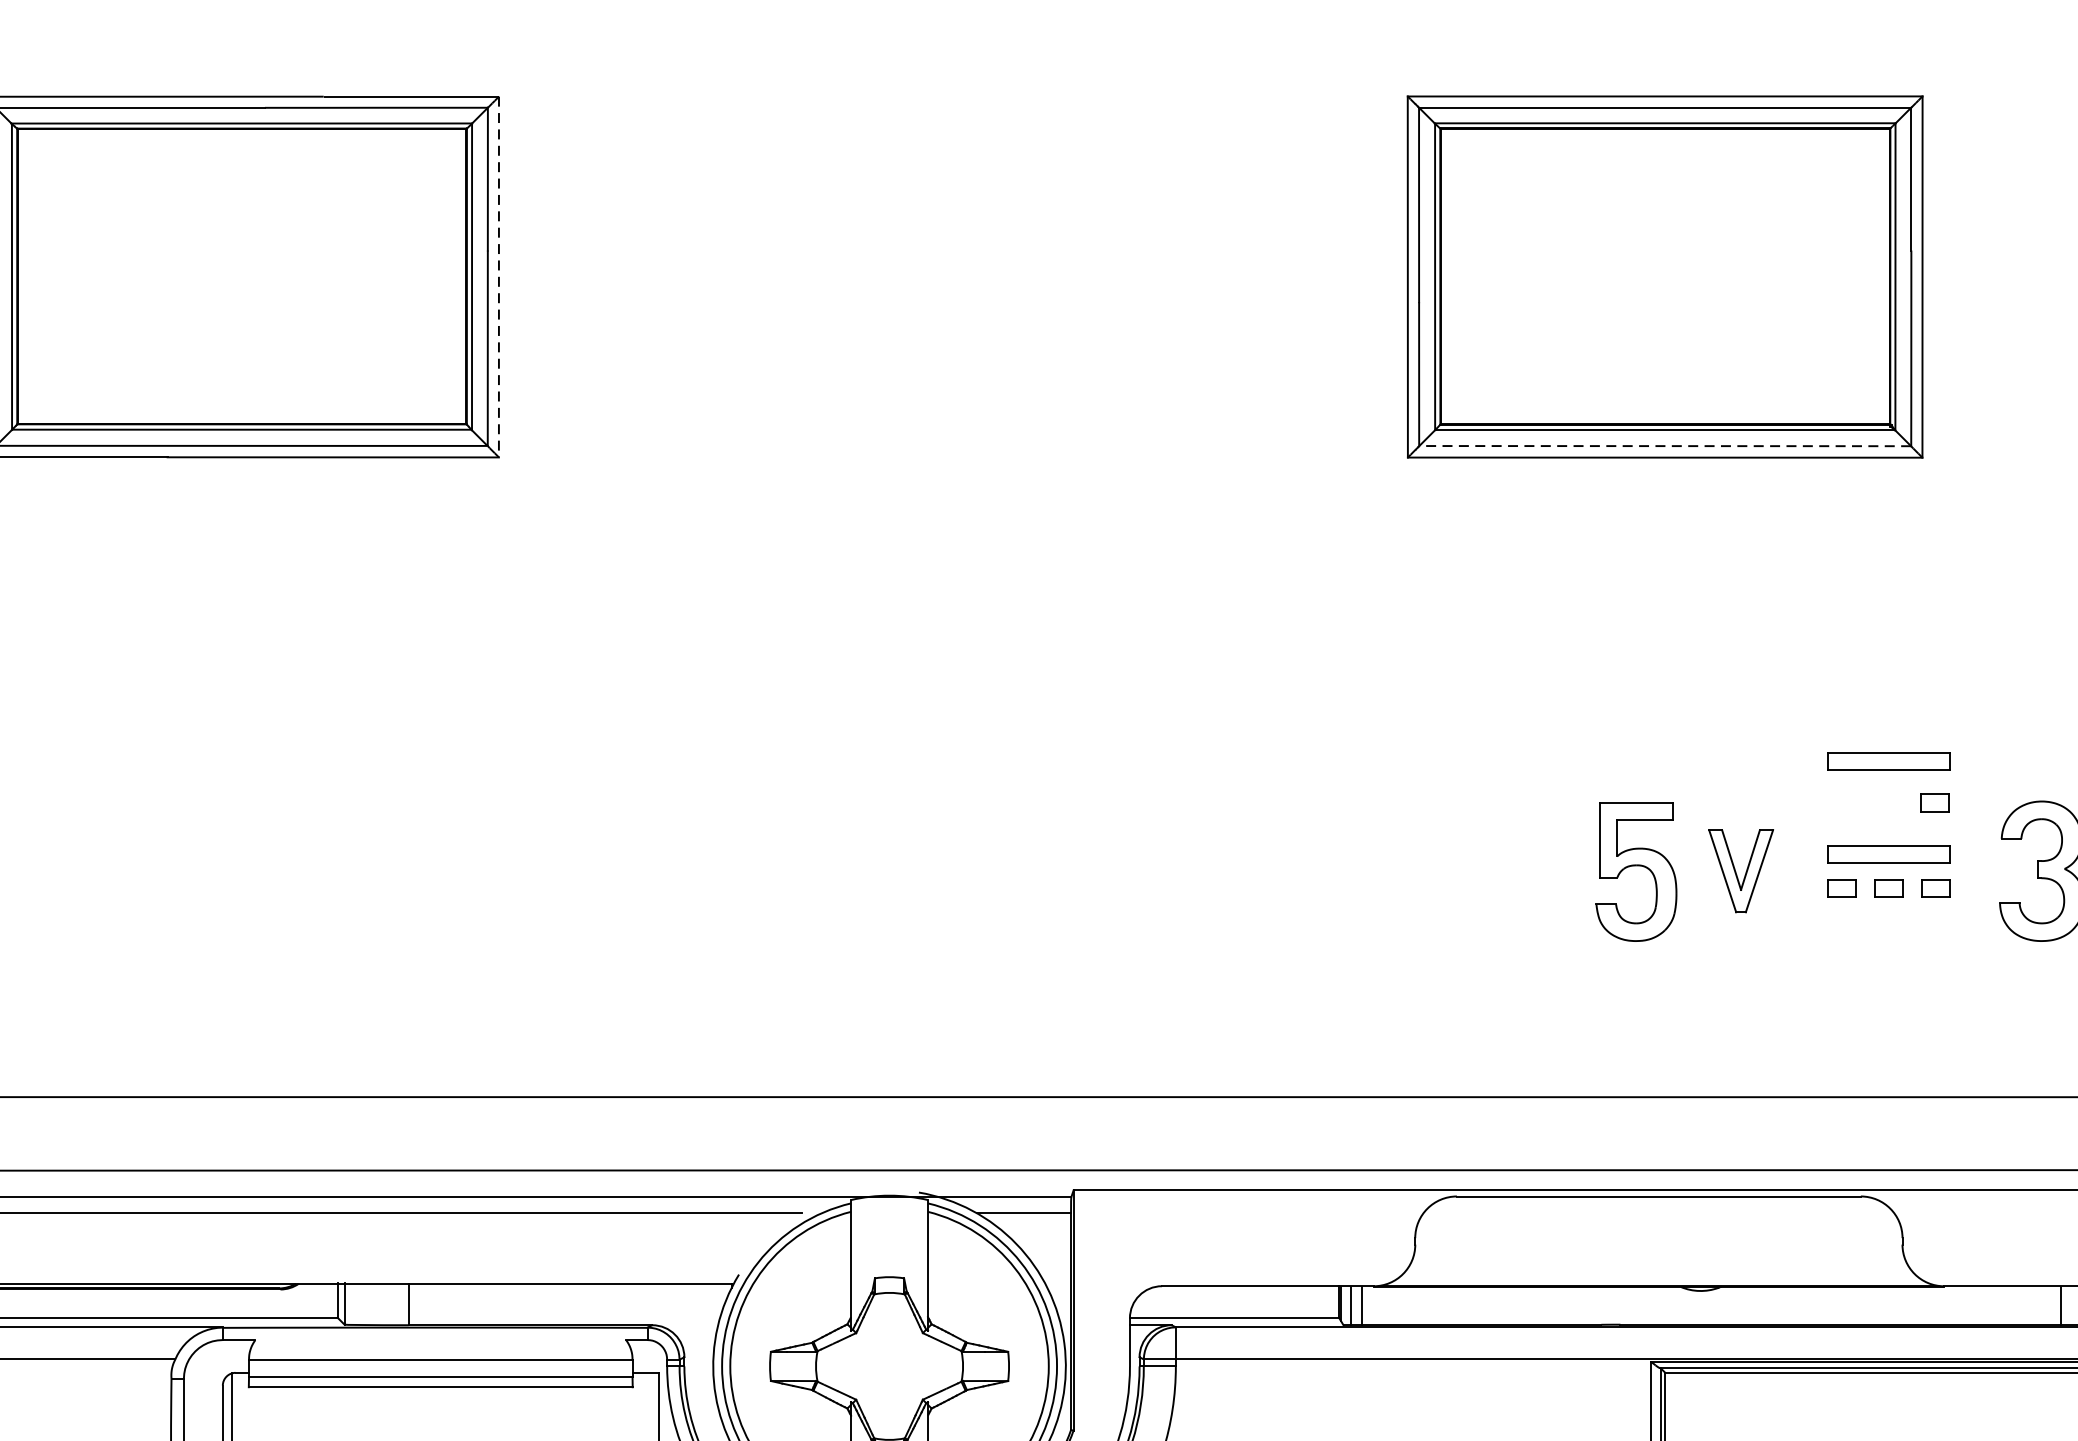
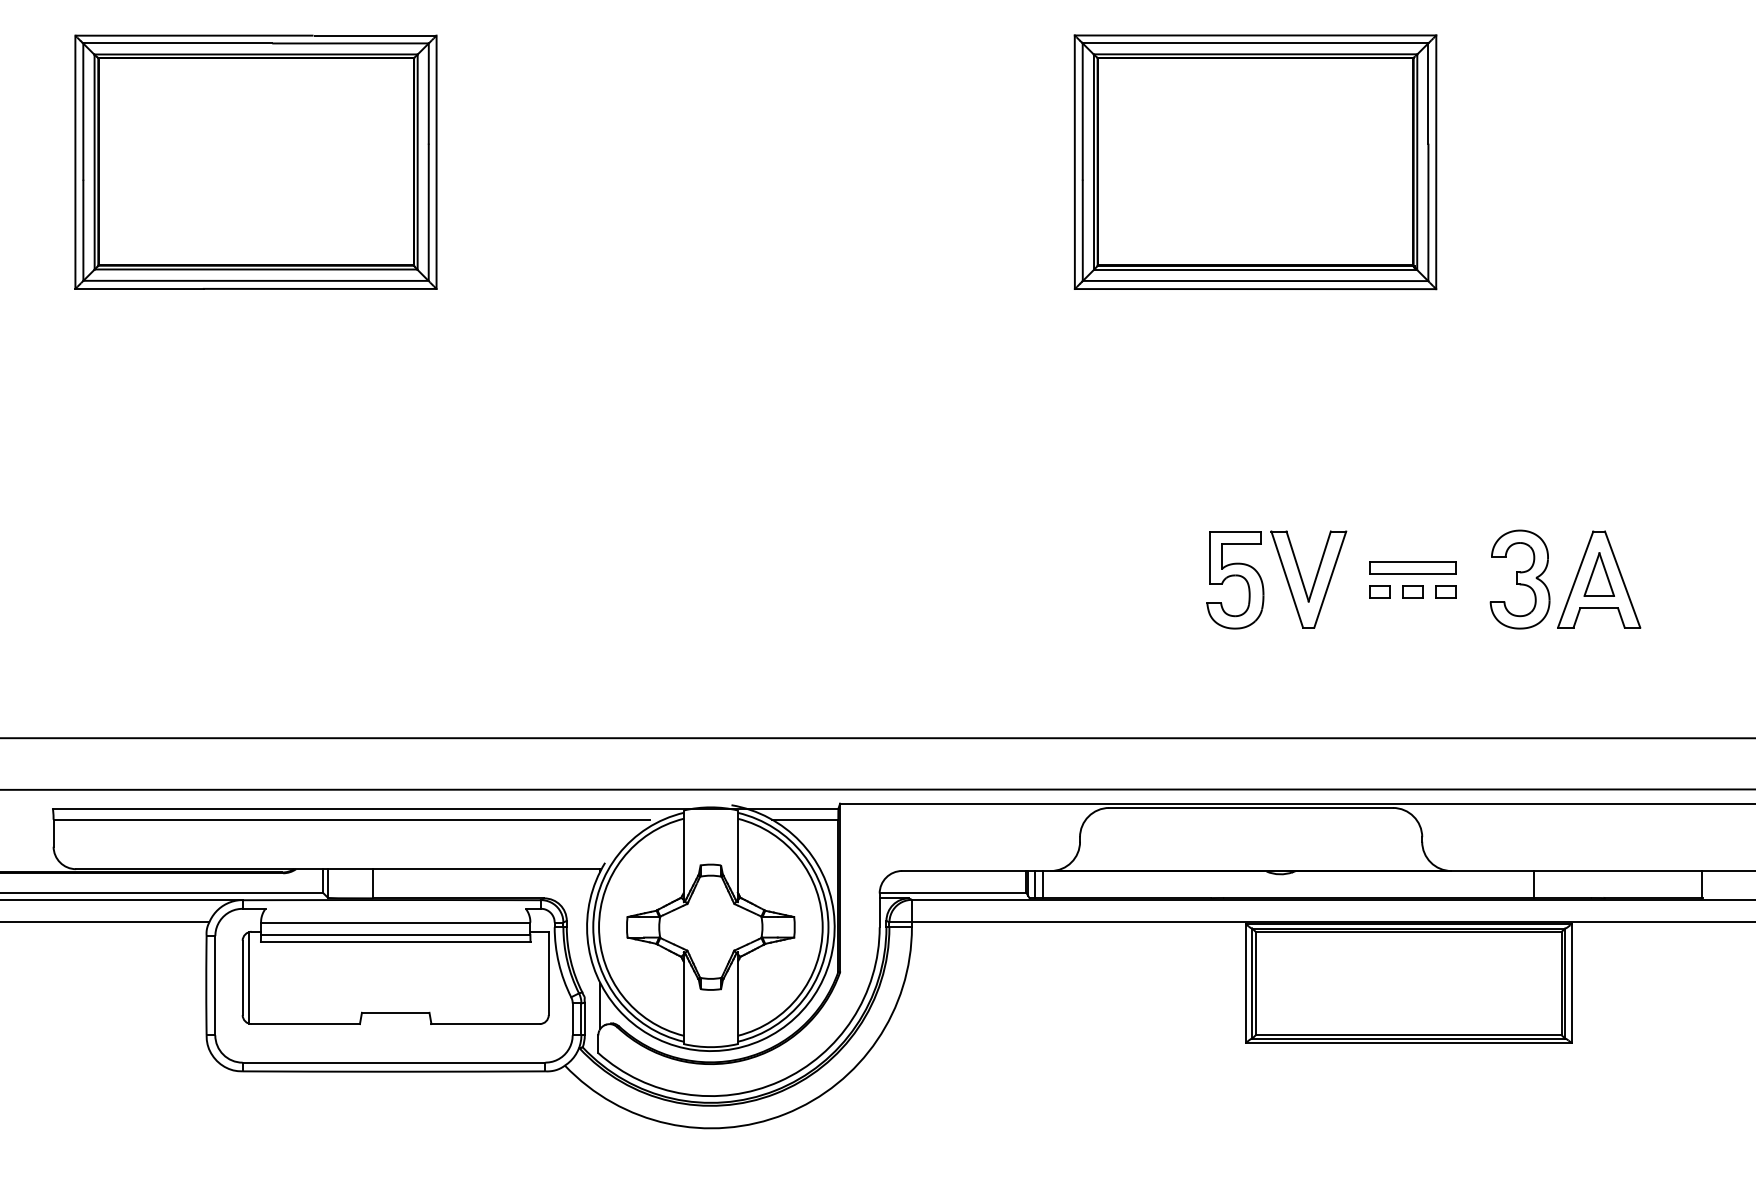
line: (498, 277) -> (436, 162), dashed -> solid
line: (1665, 446) -> (1255, 281), dashed -> solid
part: (1888, 761) -> (1412, 502), removed
part: (1934, 802) -> (1444, 531), removed
part: (1740, 871) -> (1308, 579), size x1.67

